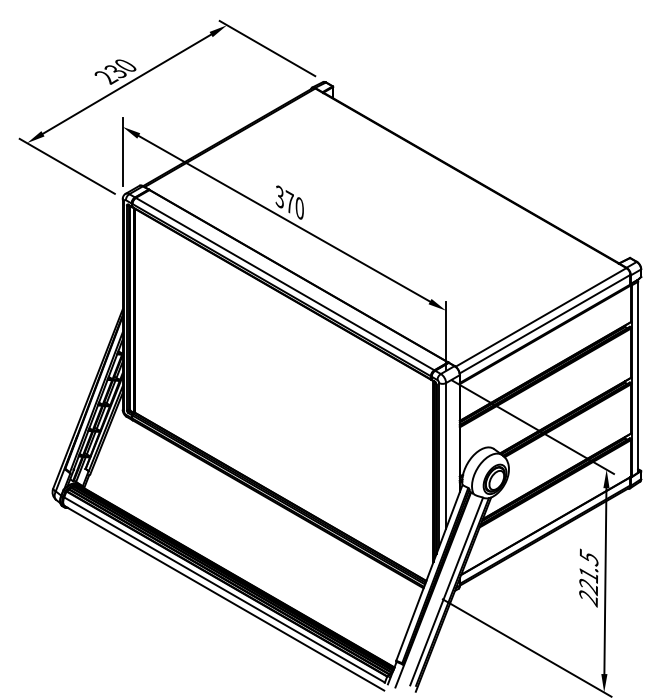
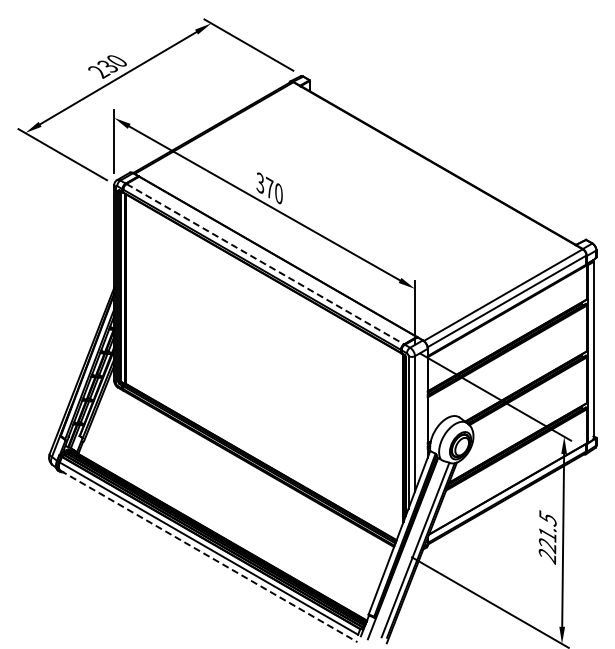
line: (285, 284) -> (265, 264), solid -> dashed
line: (225, 598) -> (209, 556), solid -> dashed

